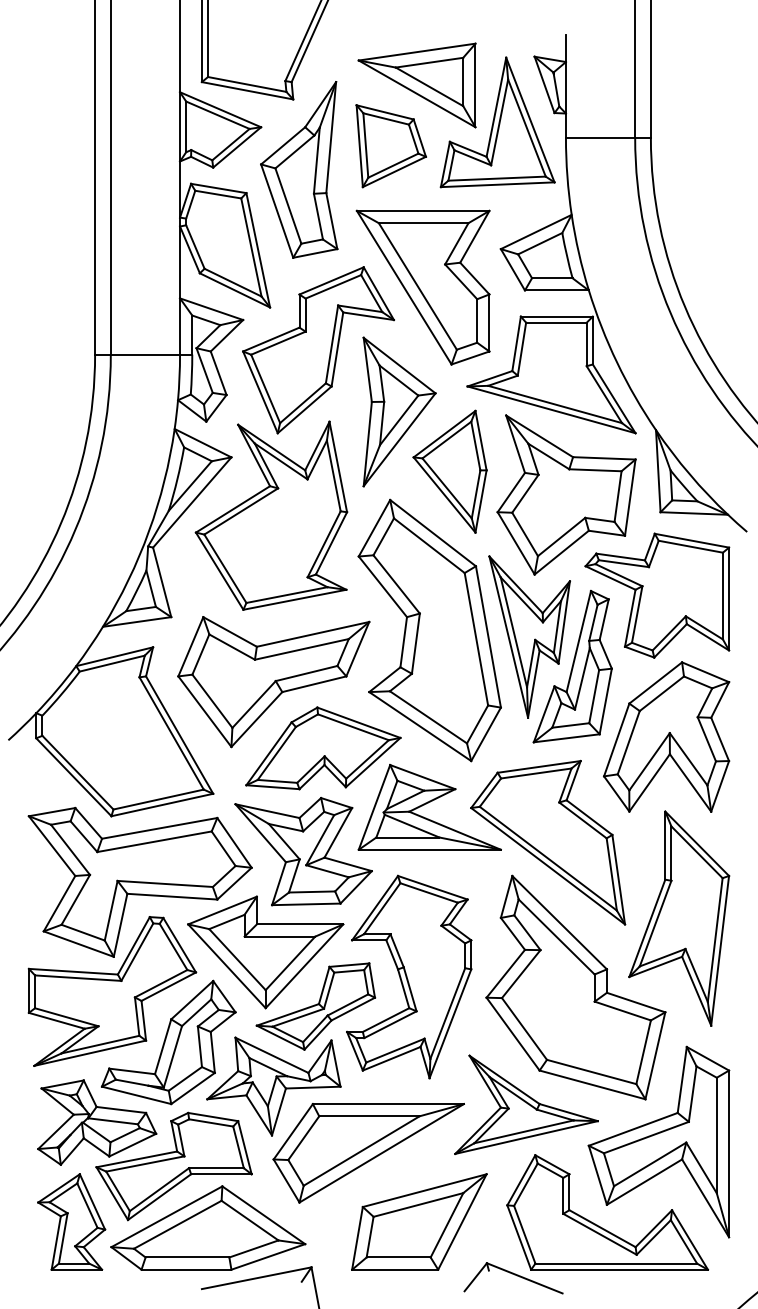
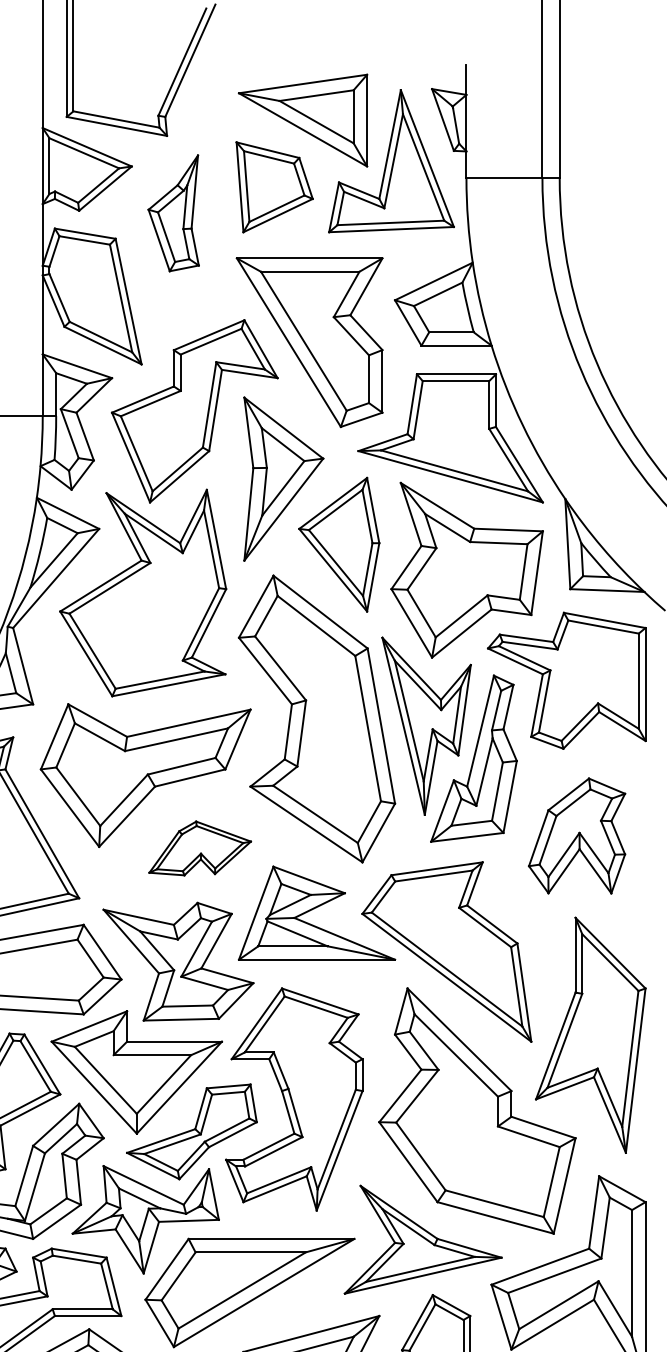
part: (299, 169) -> (173, 212), size x0.6
part: (666, 736) -> (576, 835), size x0.7
part: (323, 748) -> (200, 848), size x0.6

